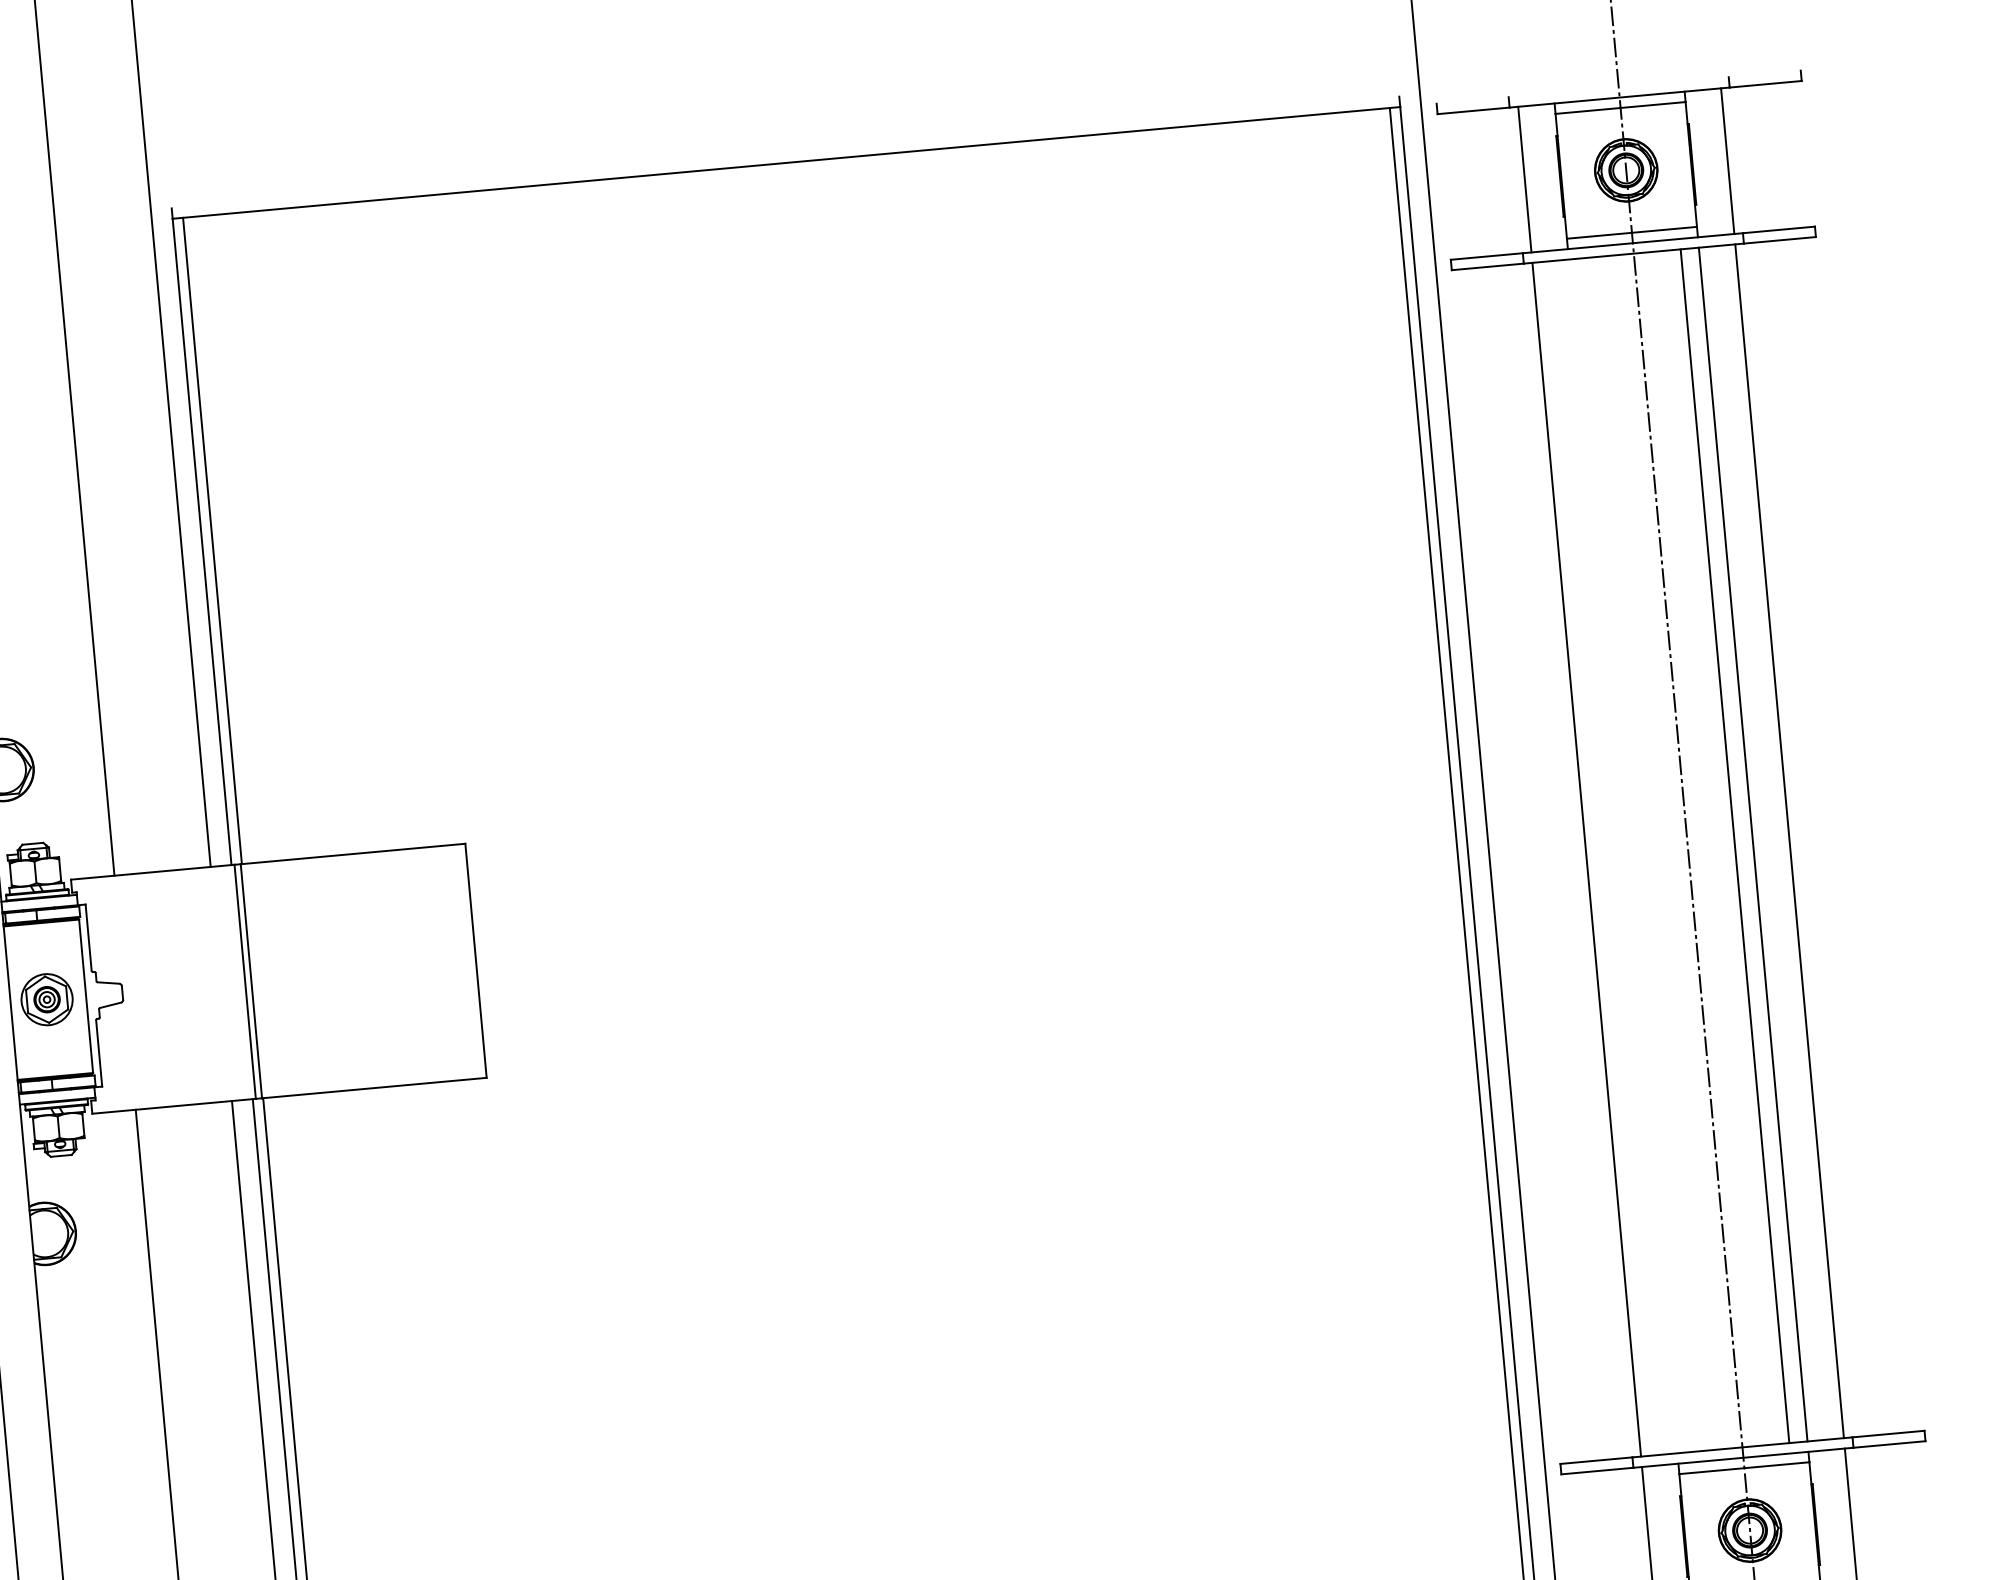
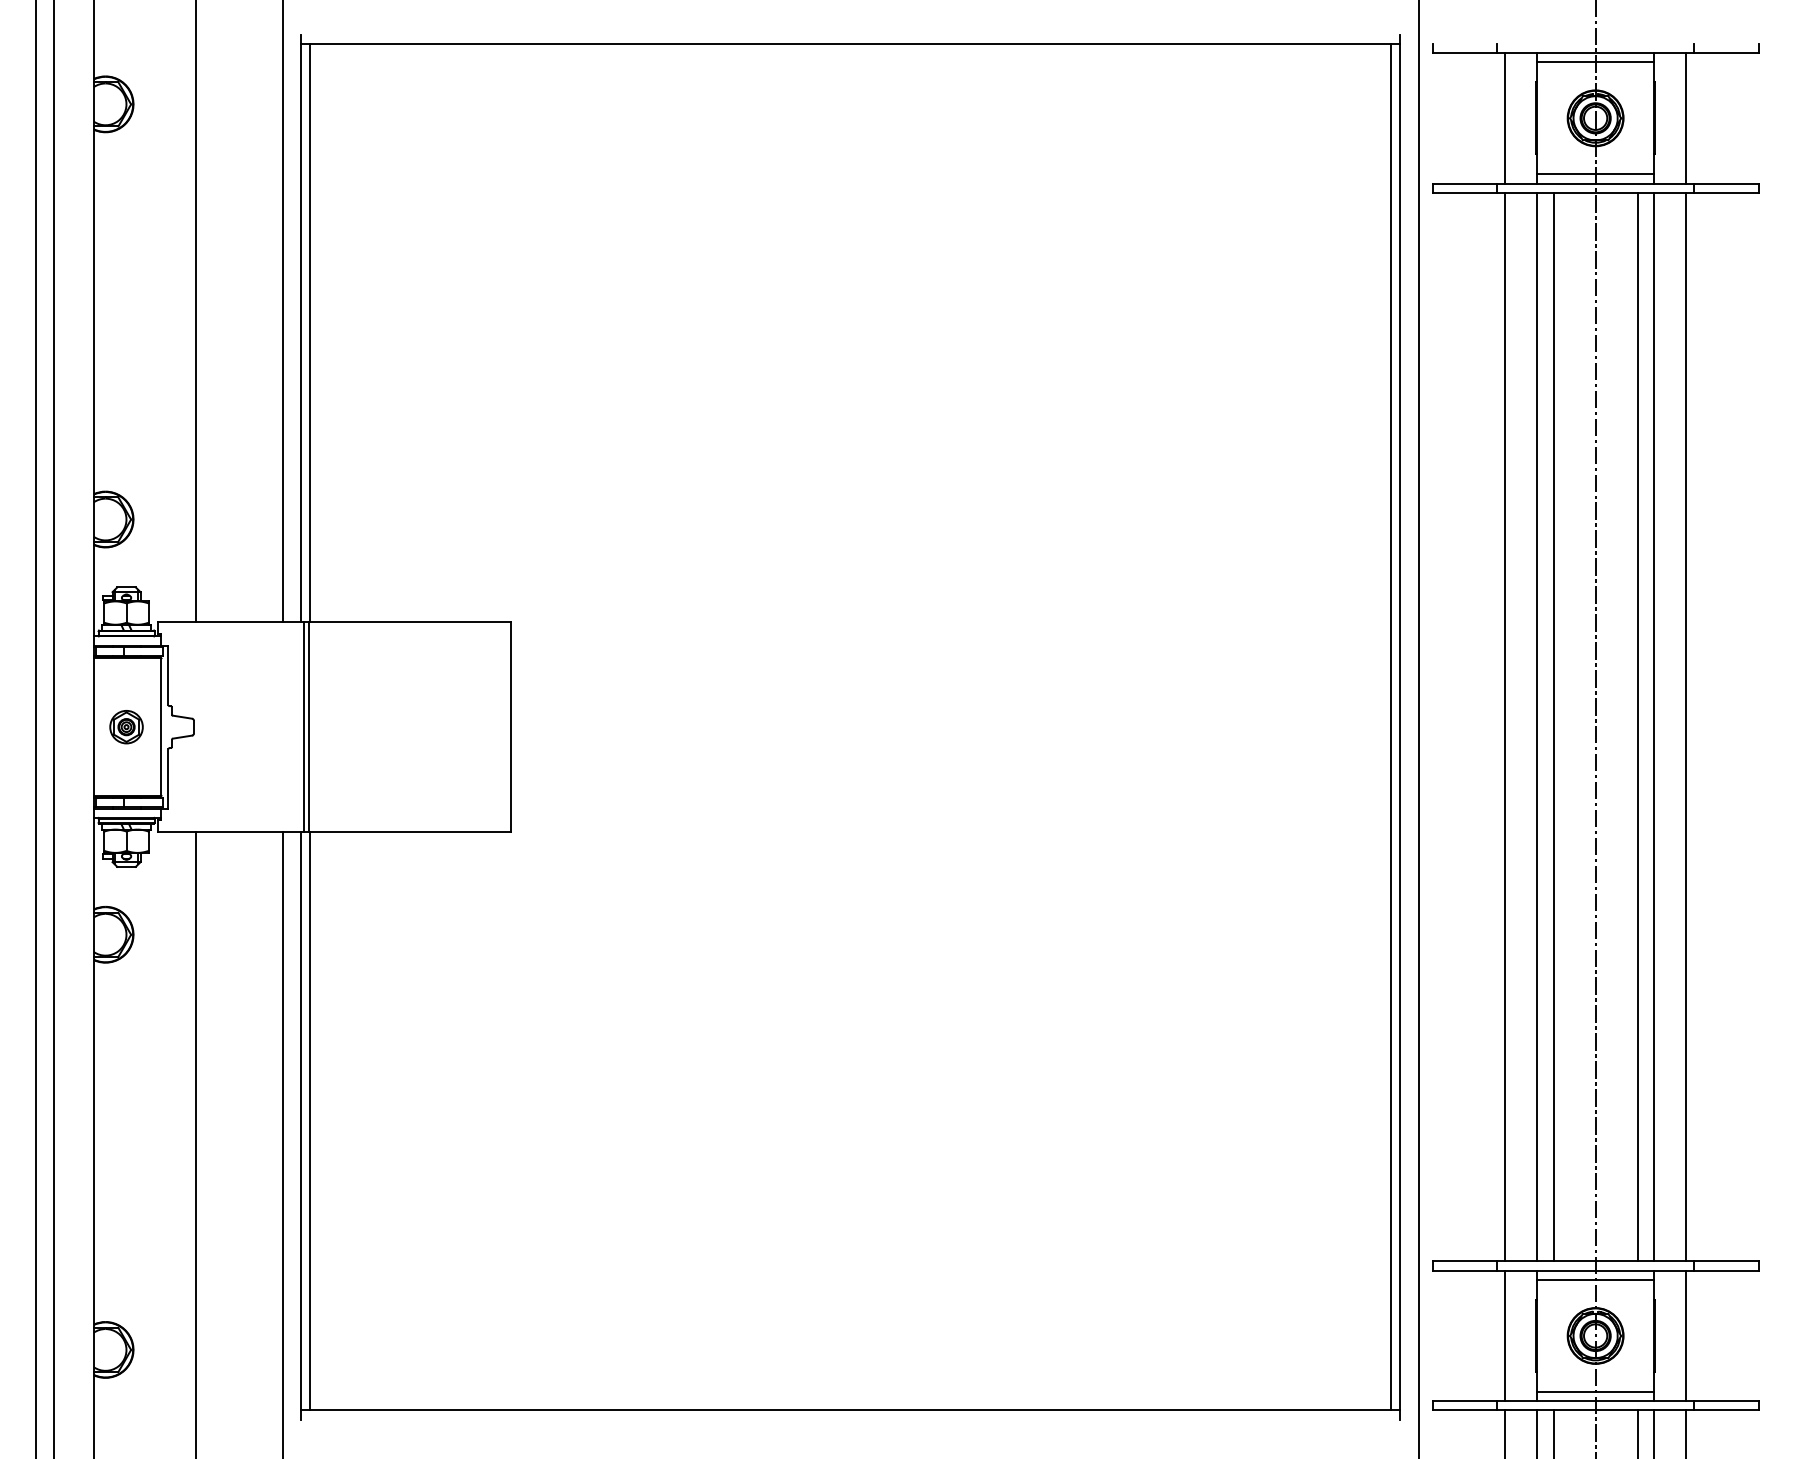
line: (1641, 854) -> (1553, 726), added
line: (1623, 855) -> (1537, 726), added
part: (47, 1000) -> (126, 727), size x0.71

